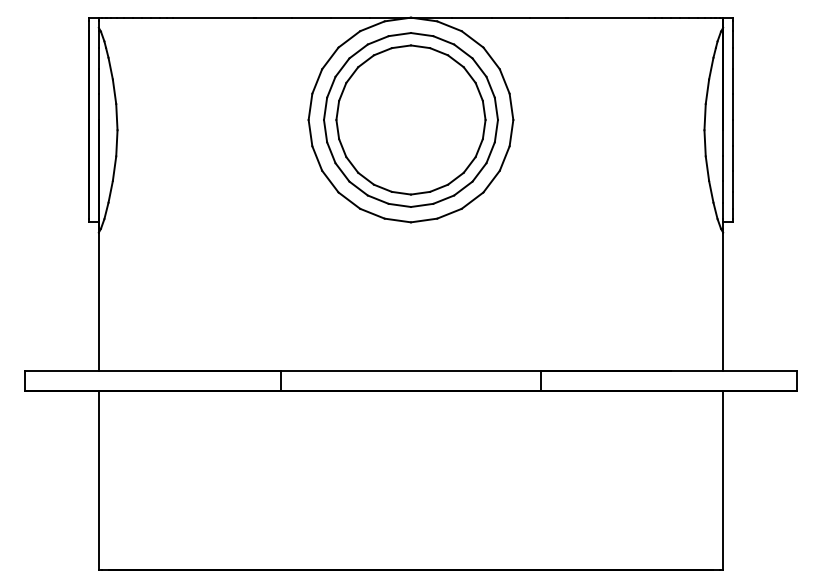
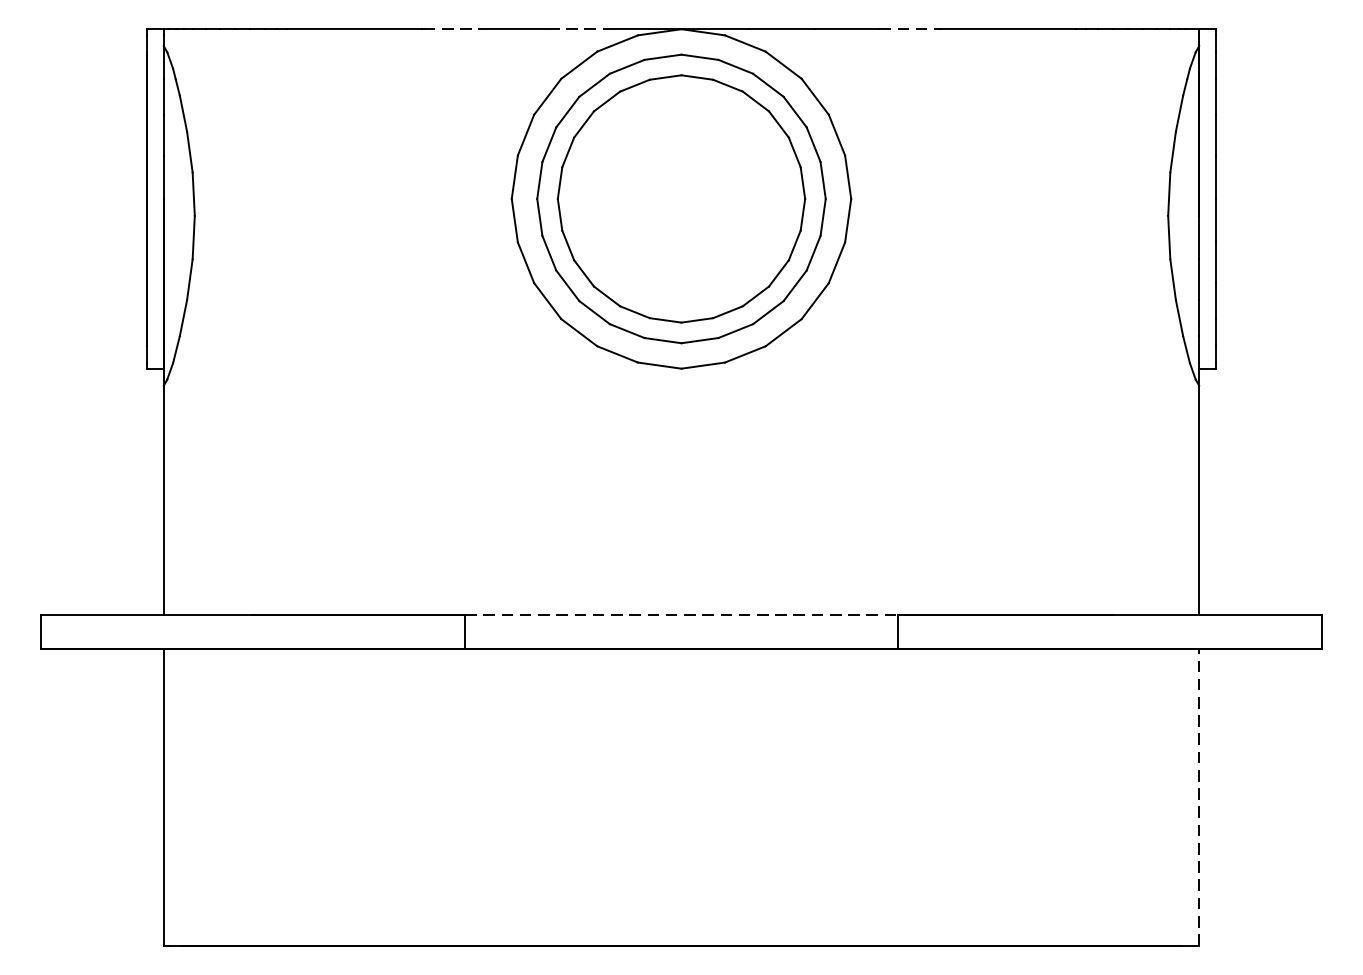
line: (274, 17) -> (455, 28), solid -> dashed
line: (350, 17) -> (581, 28), solid -> dashed
line: (548, 17) -> (909, 28), solid -> dashed
line: (411, 370) -> (682, 614), solid -> dashed
line: (723, 480) -> (1199, 796), solid -> dashed

